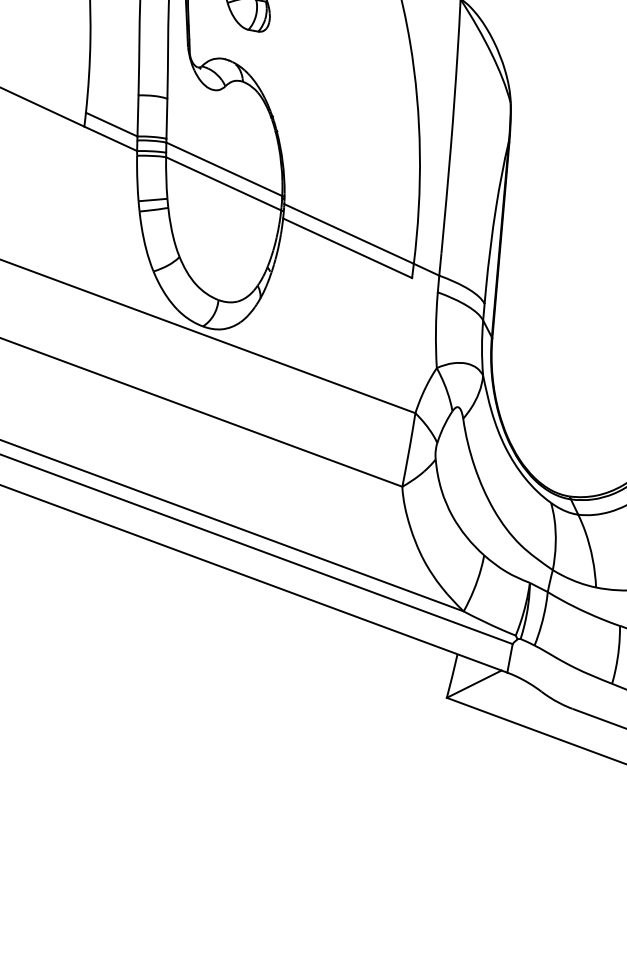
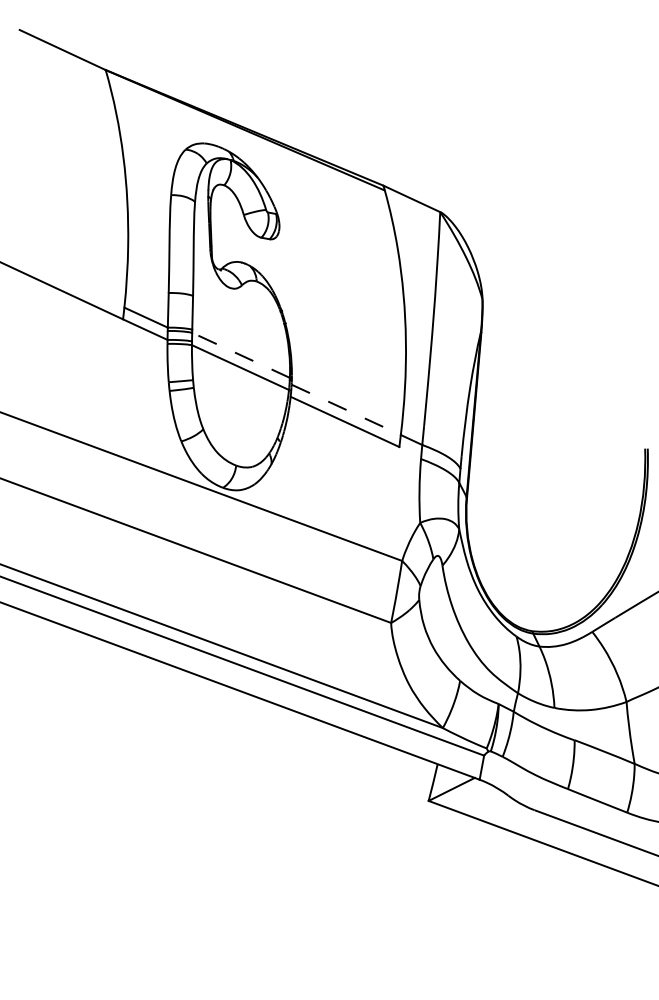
line: (224, 169) -> (241, 355), solid -> dashed
line: (349, 234) -> (346, 410), solid -> dashed

